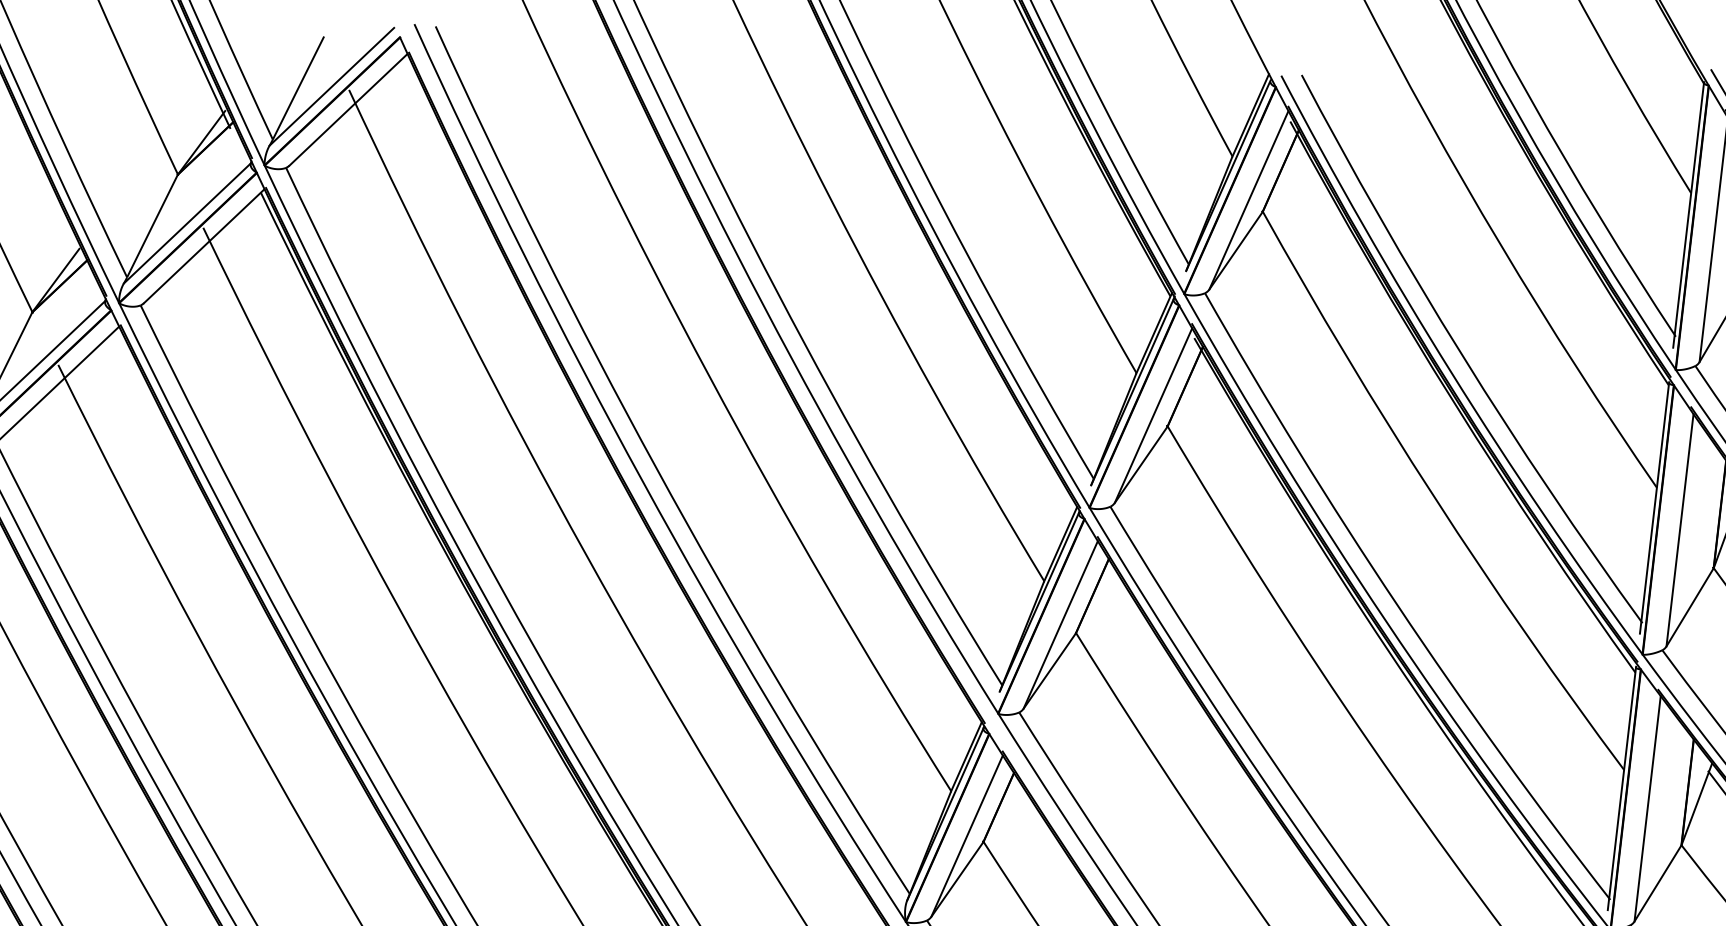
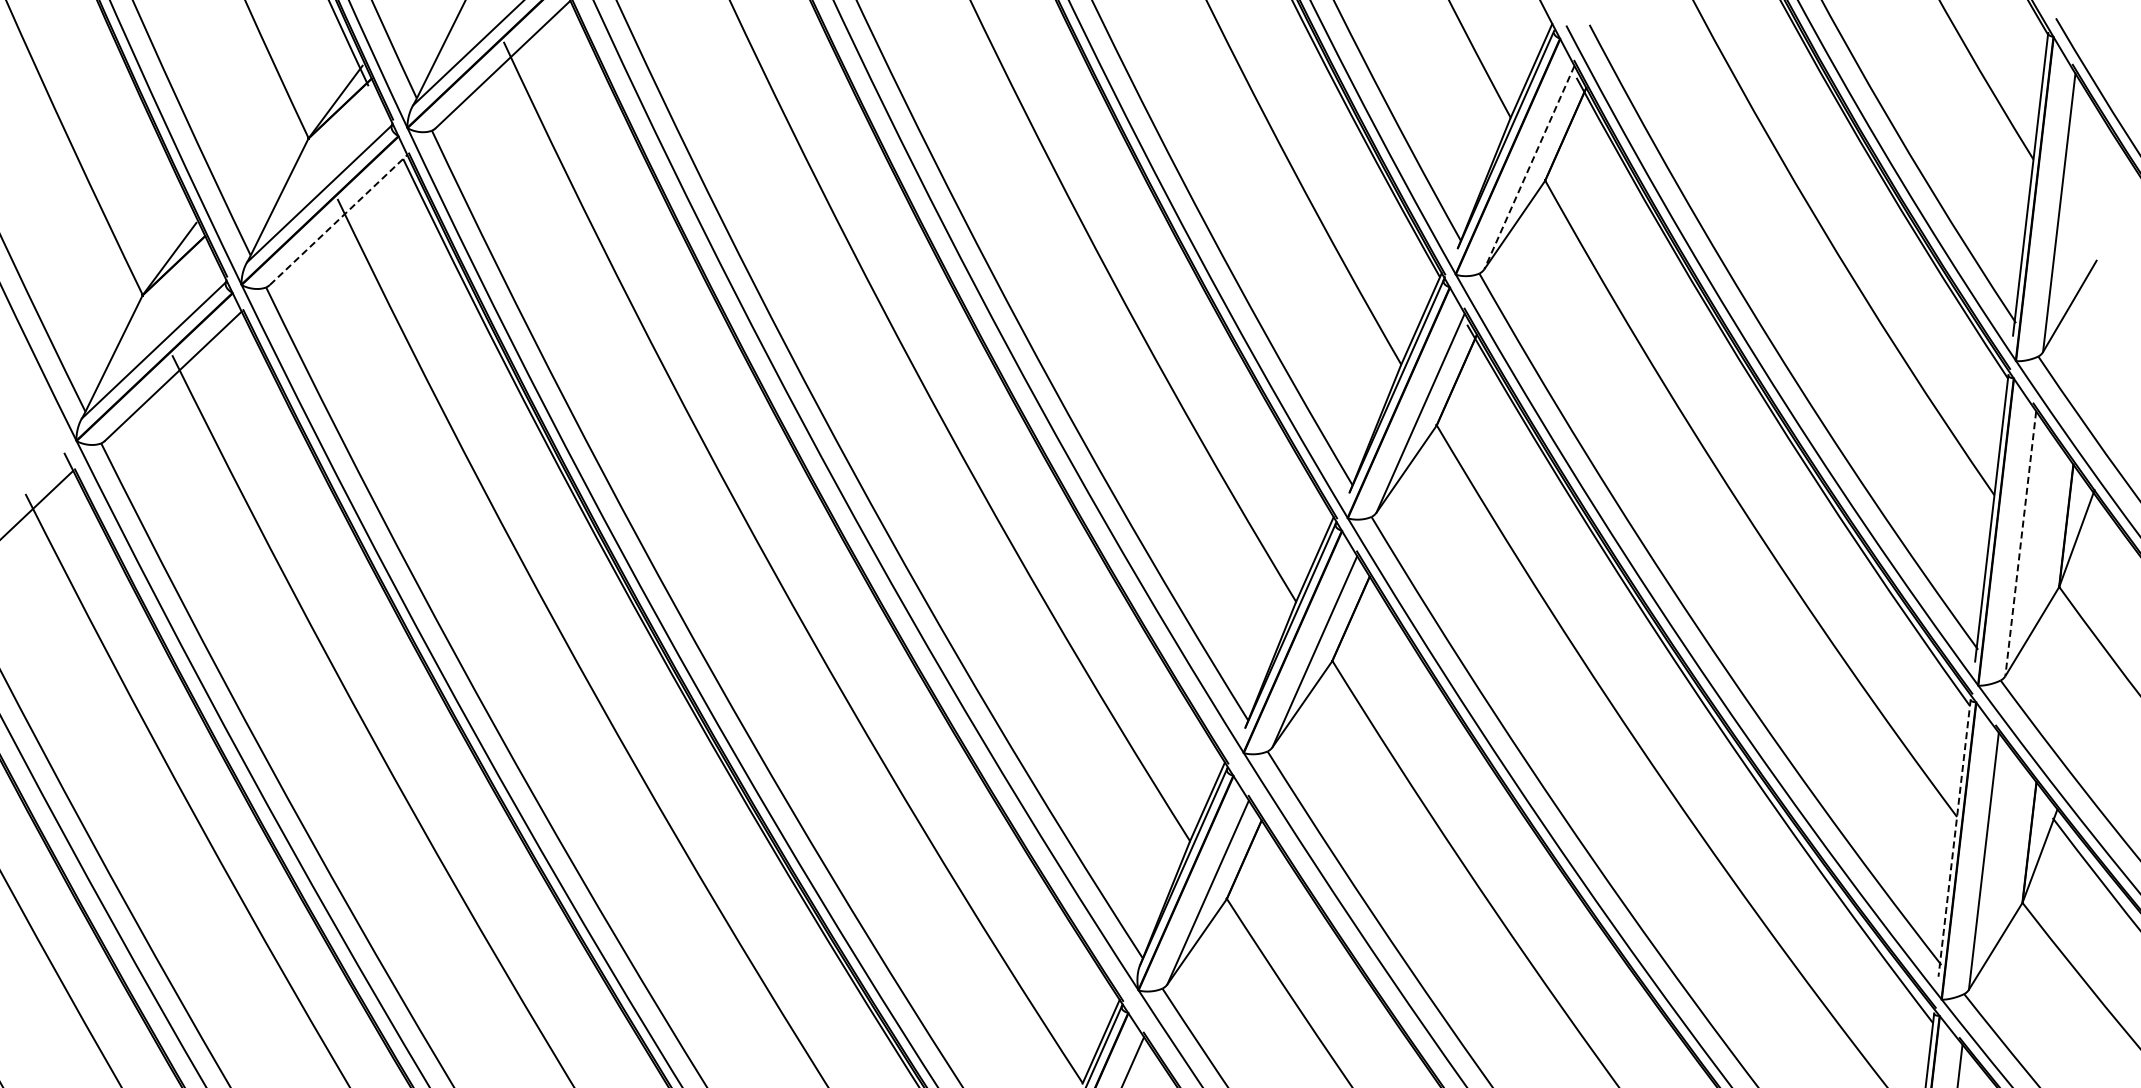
line: (1249, 201) -> (1529, 168), solid -> dashed
line: (204, 245) -> (338, 219), solid -> dashed
line: (1679, 530) -> (2020, 544), solid -> dashed
line: (1621, 788) -> (1954, 838), solid -> dashed

